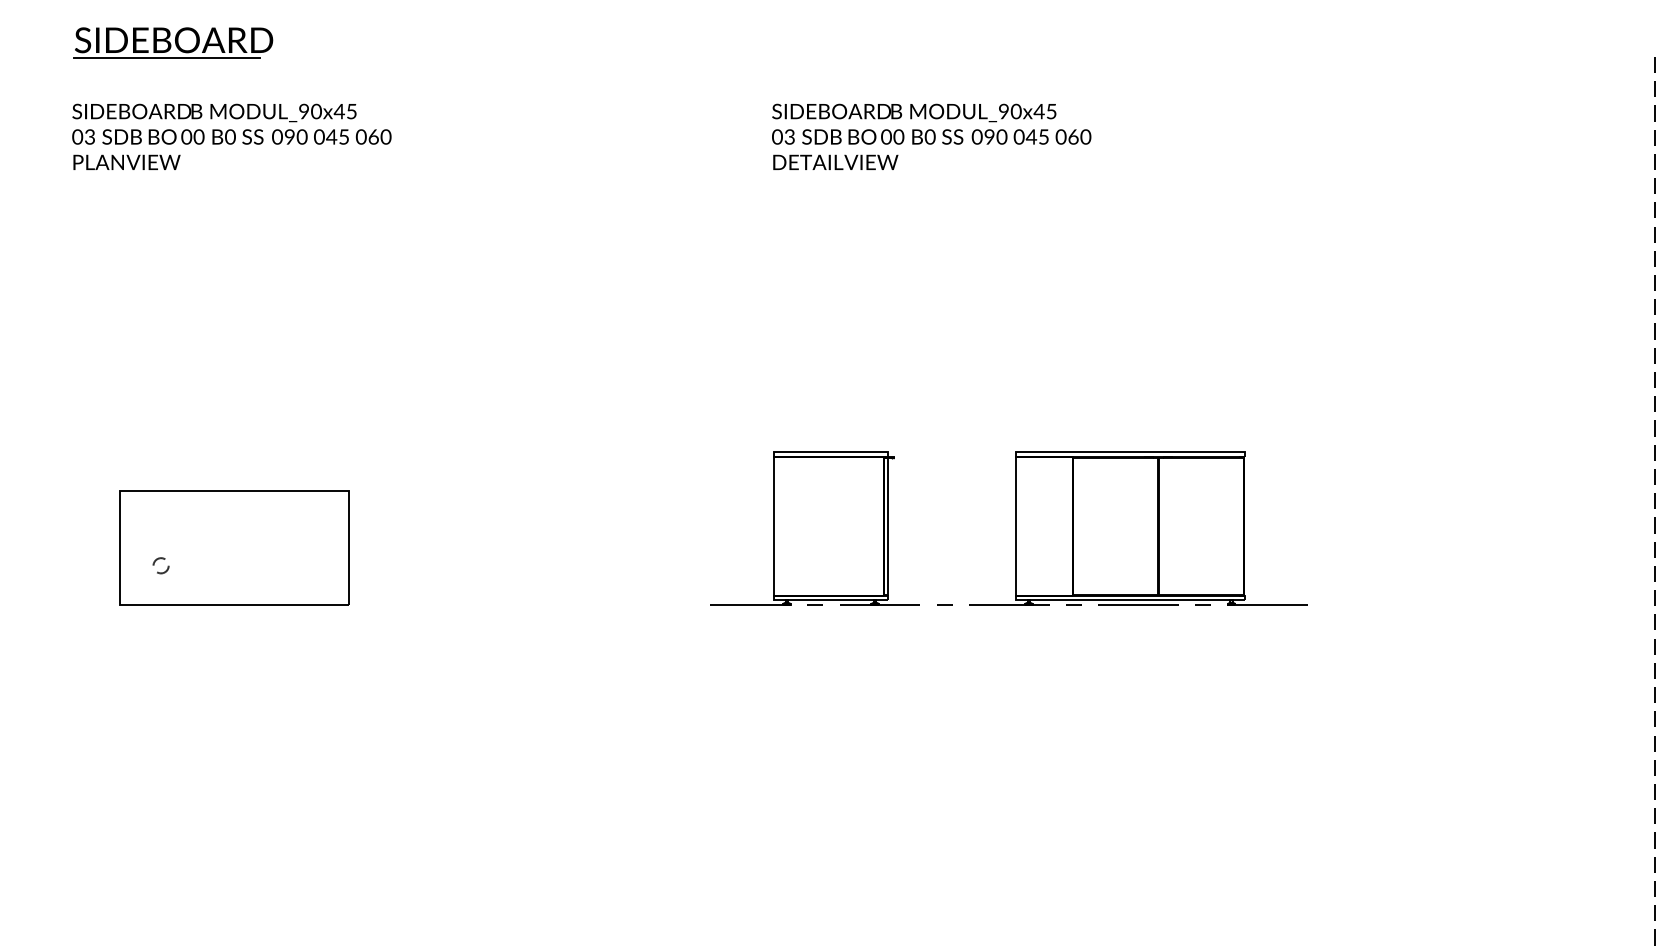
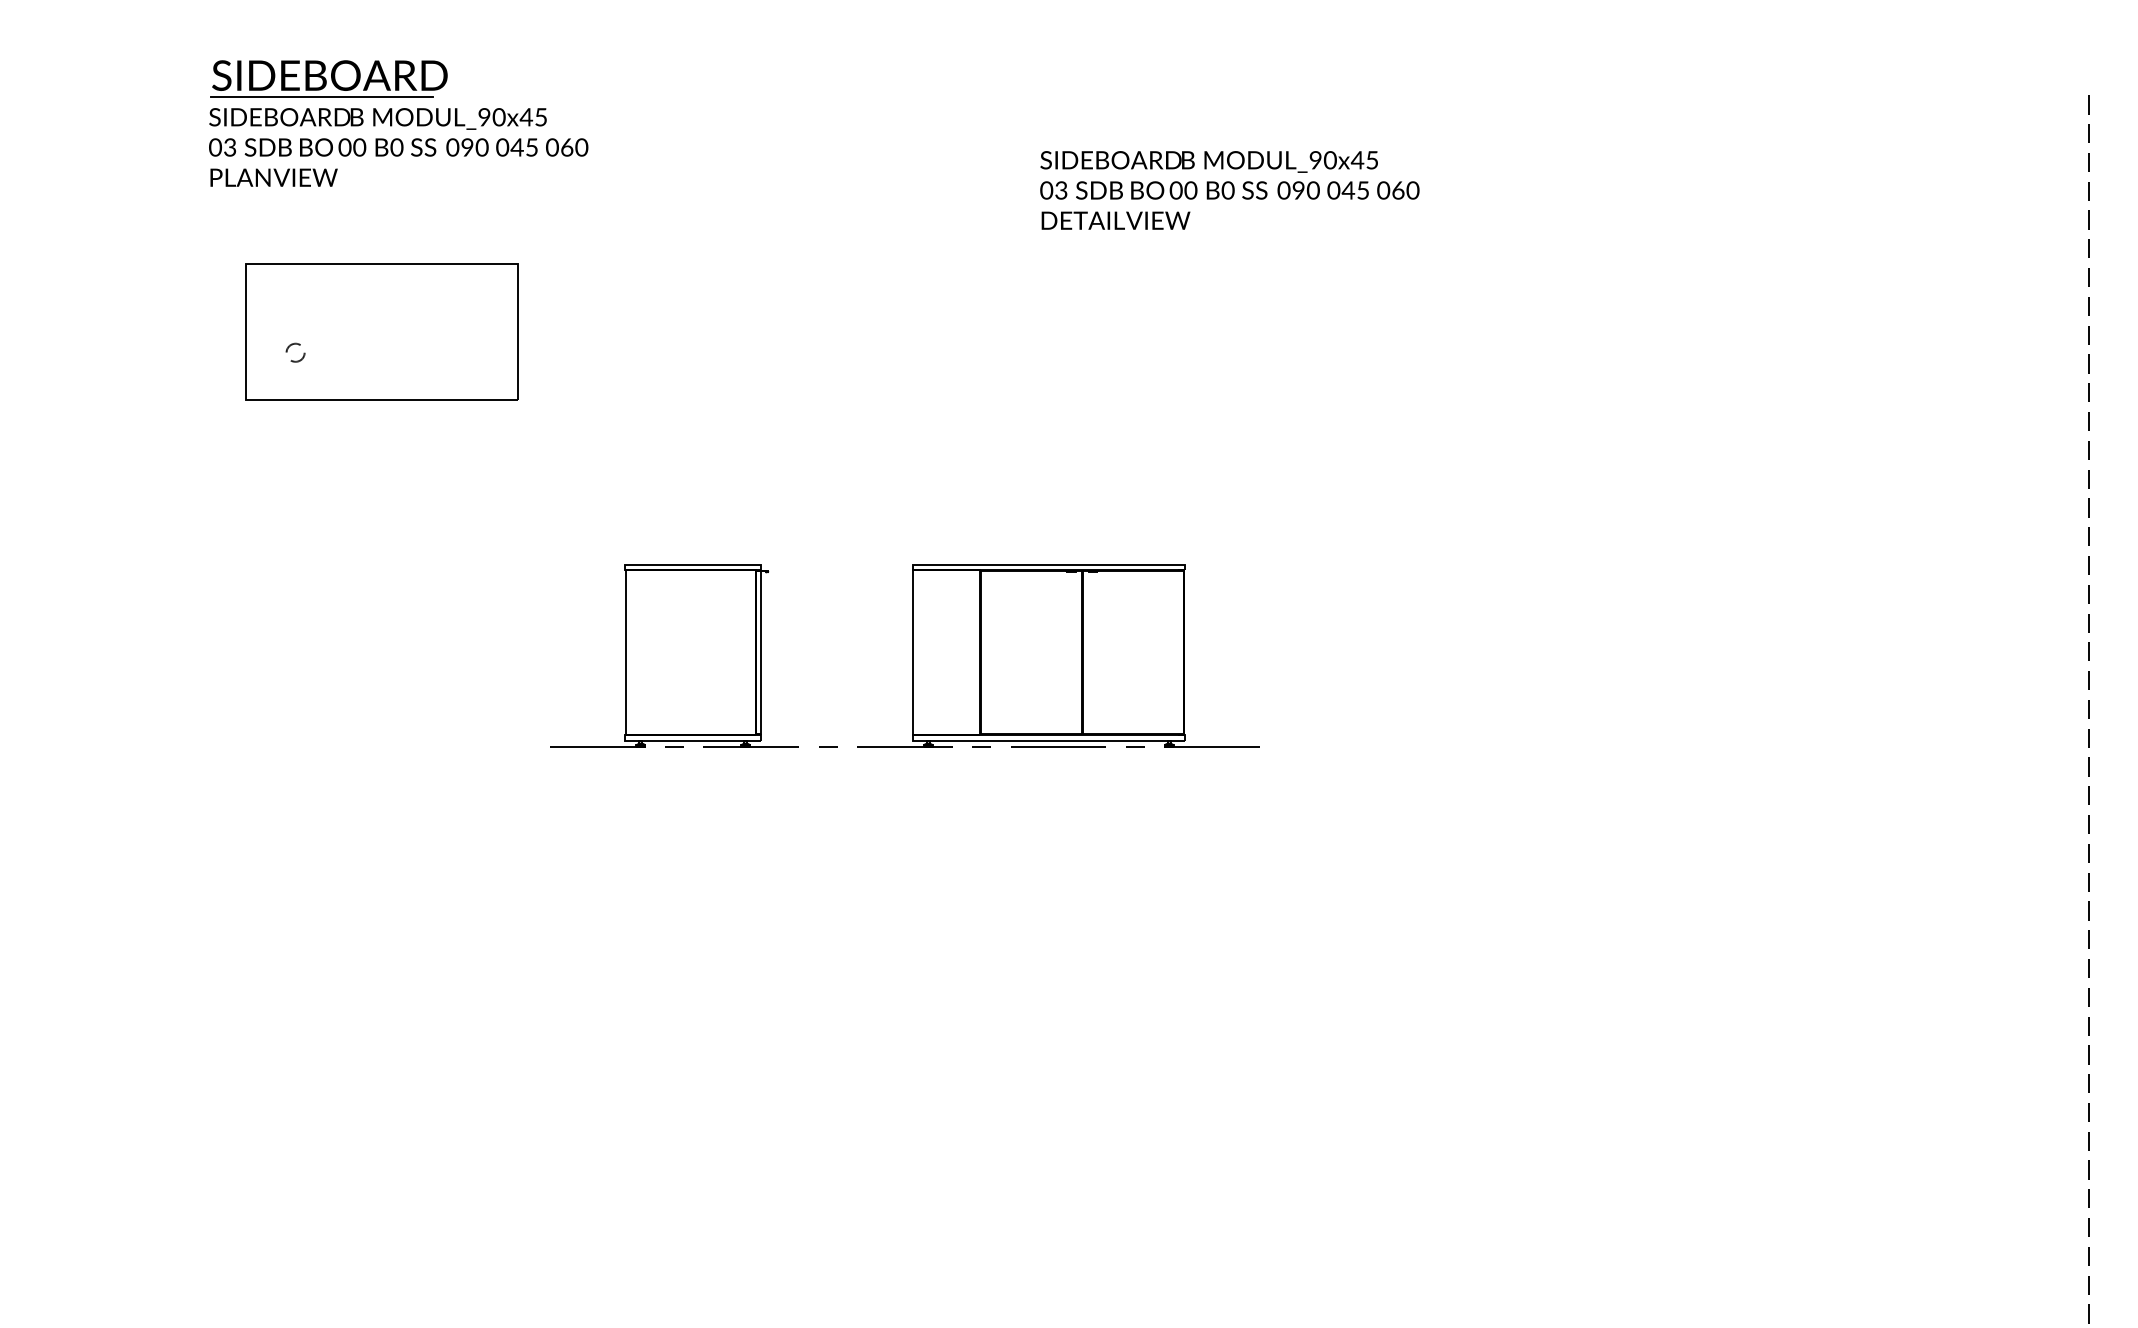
text: (231, 137) -> (398, 147), moved
part: (1015, 528) -> (912, 655), moved
part: (233, 547) -> (381, 331), moved

